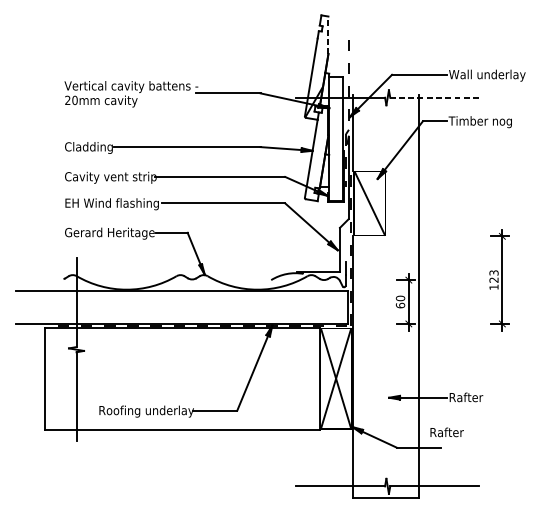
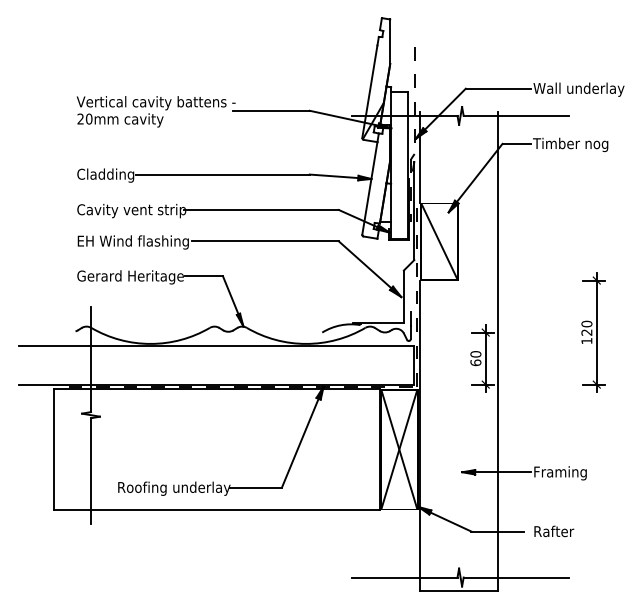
line: (328, 35) -> (390, 41), dashed -> solid
line: (434, 97) -> (516, 115), dashed -> solid
text: (493, 272) -> (586, 323), 123 -> 120
text: (471, 398) -> (560, 473), Rafter -> Framing
text: (447, 432) -> (554, 531), moved

